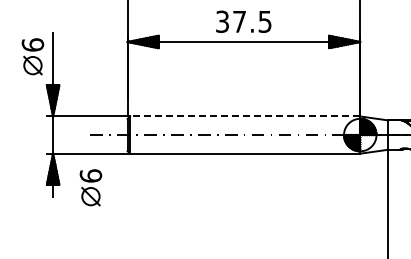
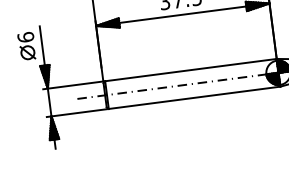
line: (244, 116) -> (190, 70), dashed -> solid
part: (90, 187) -> (82, 138), removed

